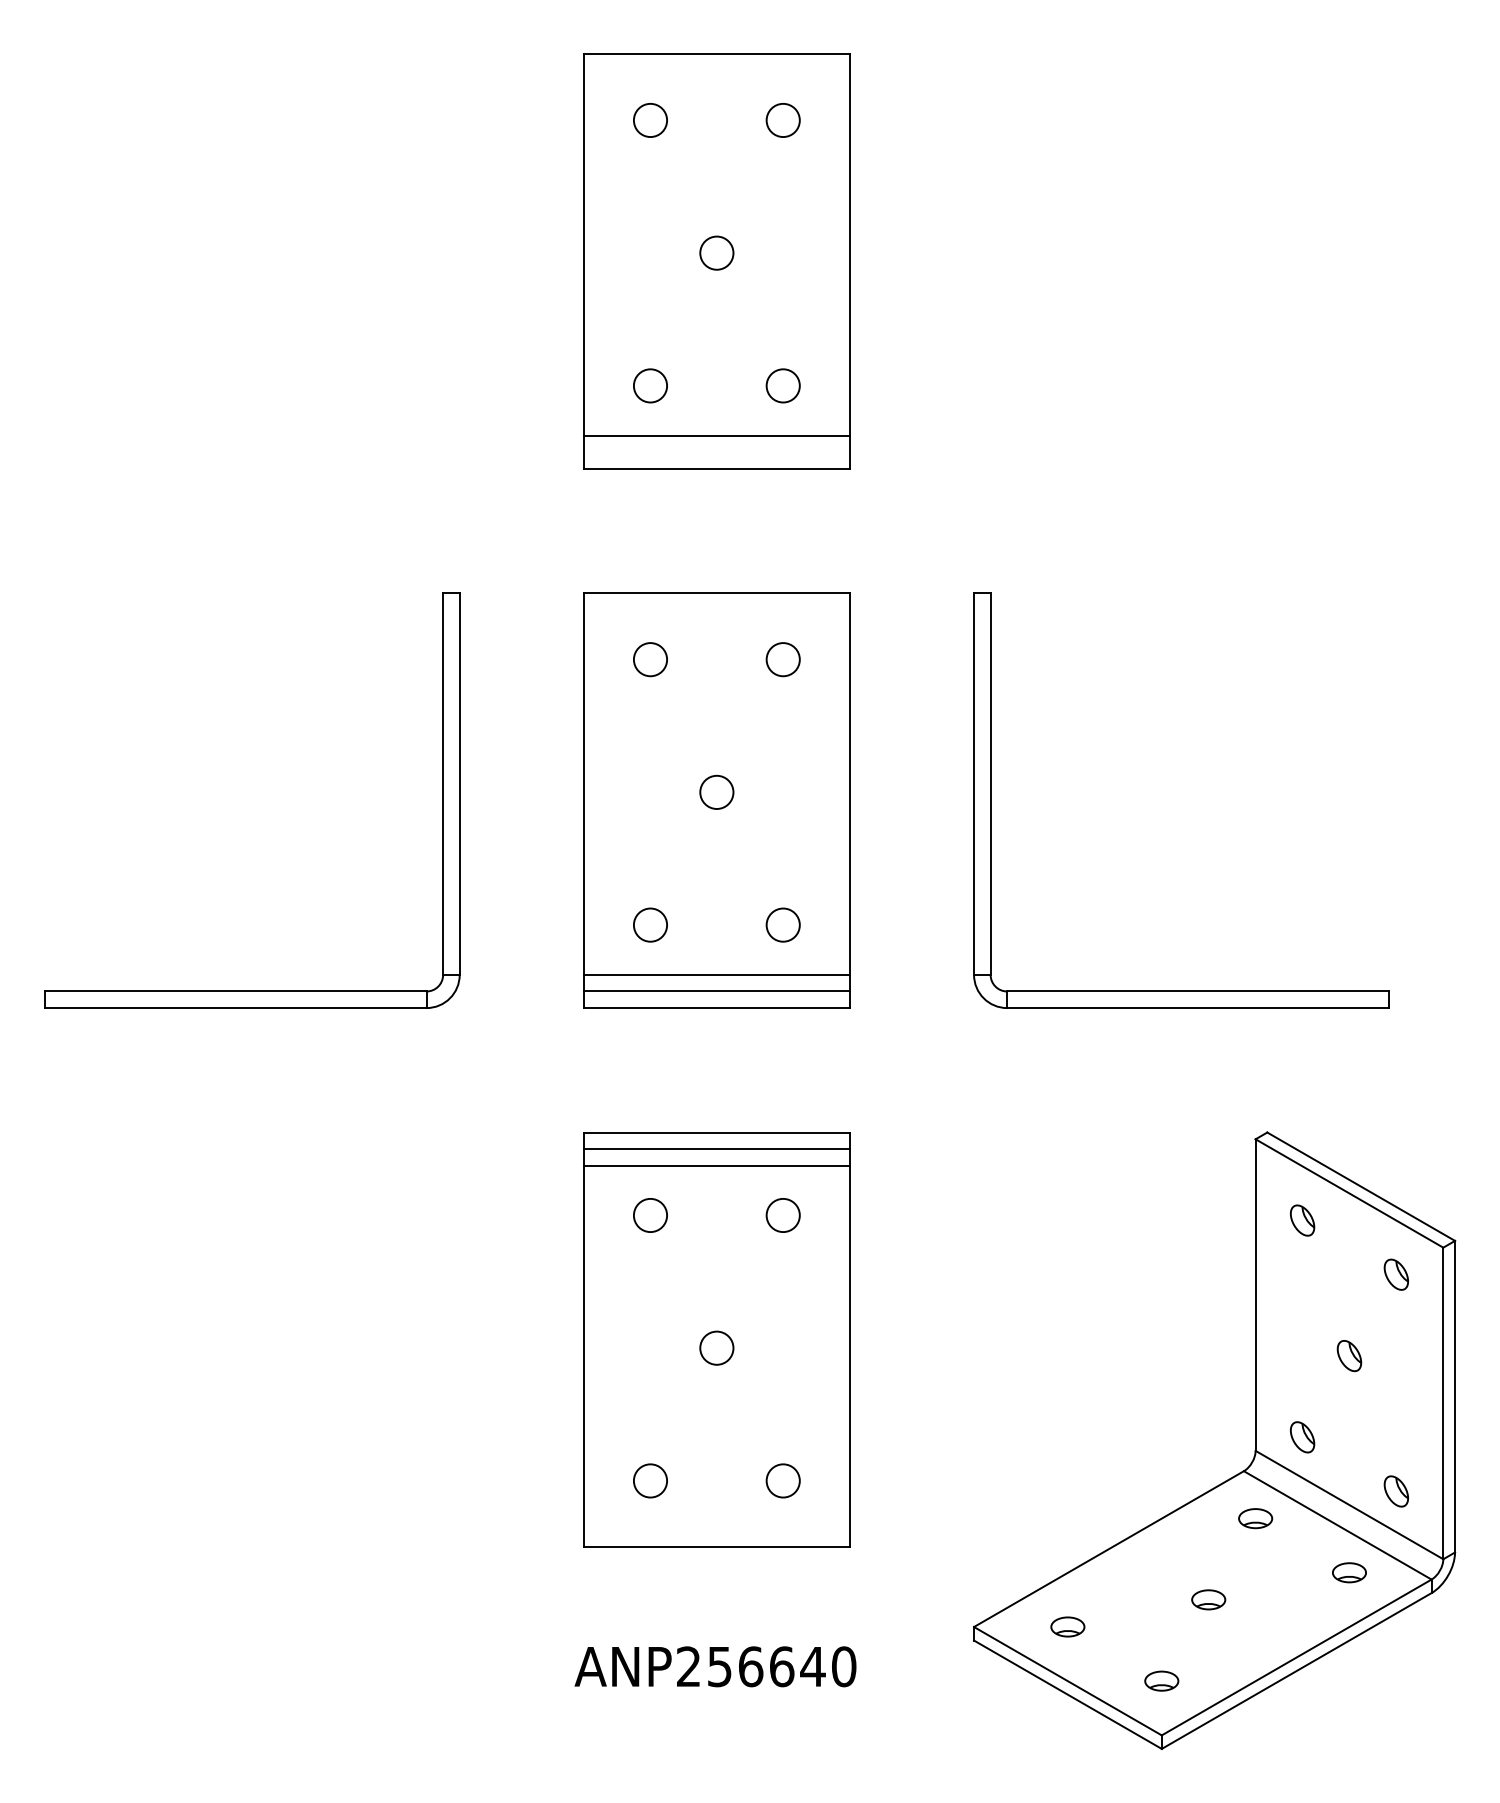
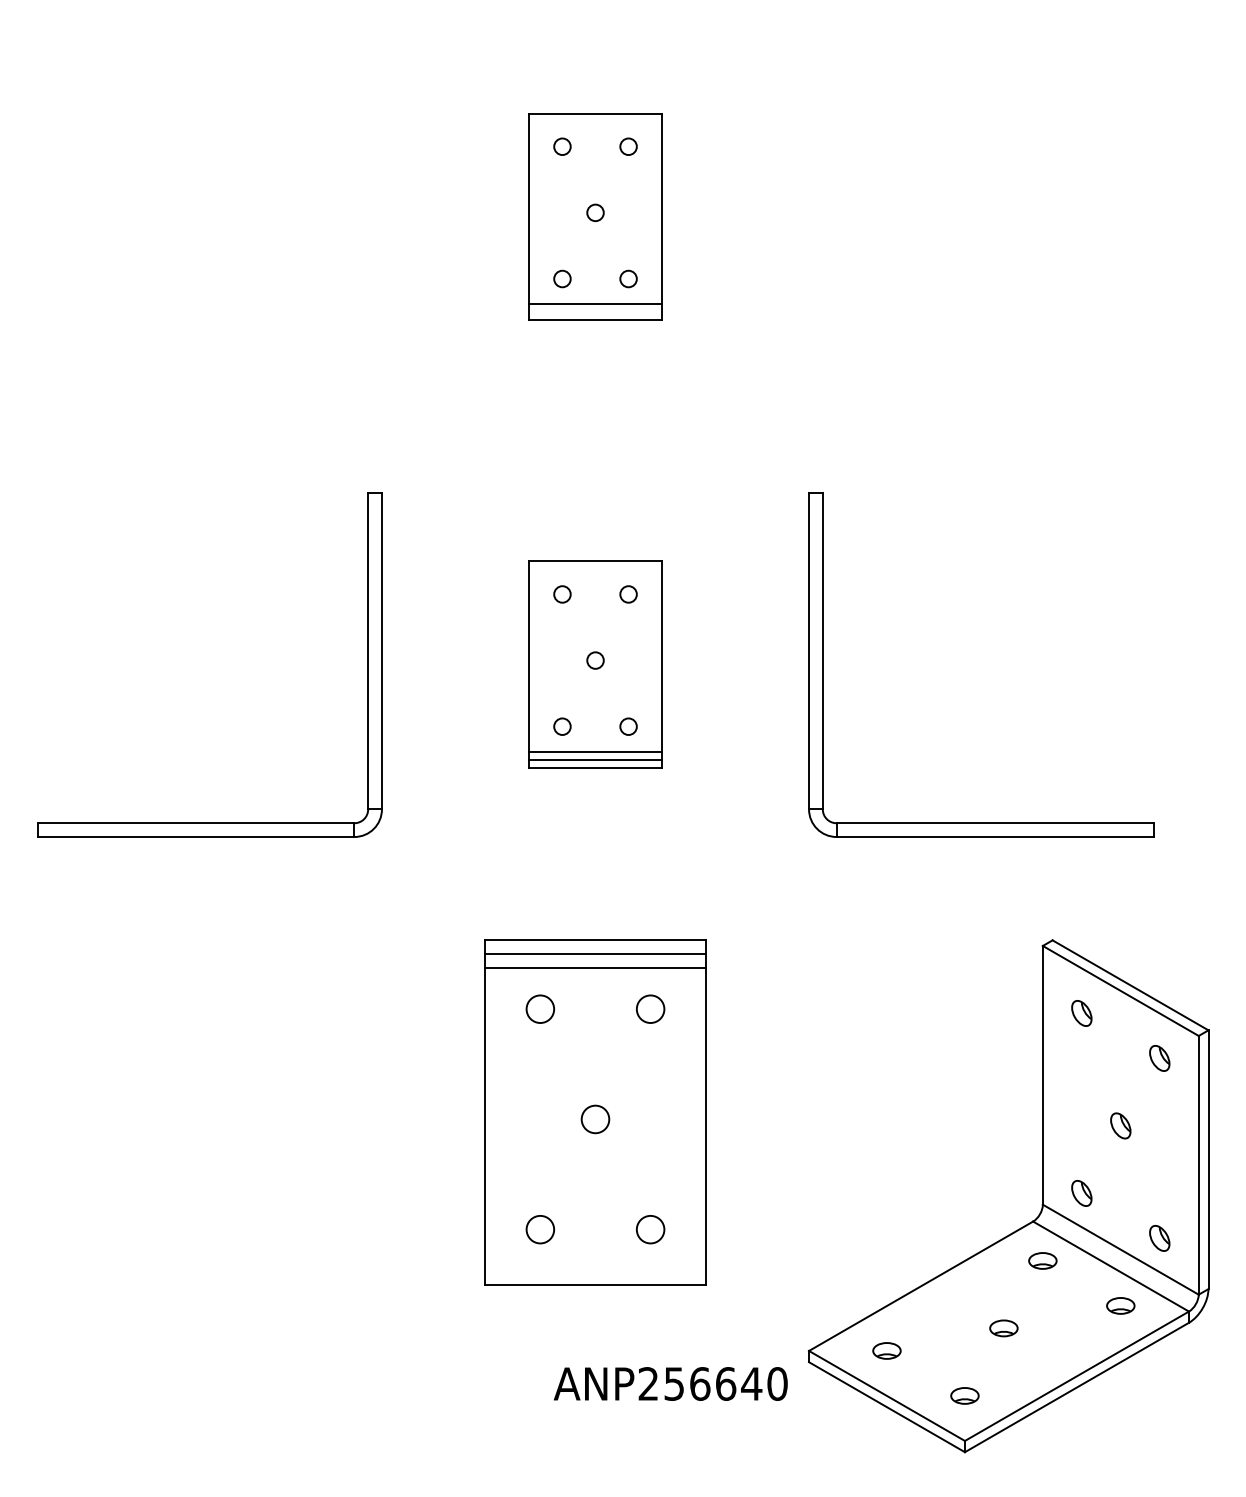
part: (716, 261) -> (595, 217), size x0.6
part: (716, 800) -> (595, 664), size x0.6
text: (715, 1666) -> (670, 1383), moved

